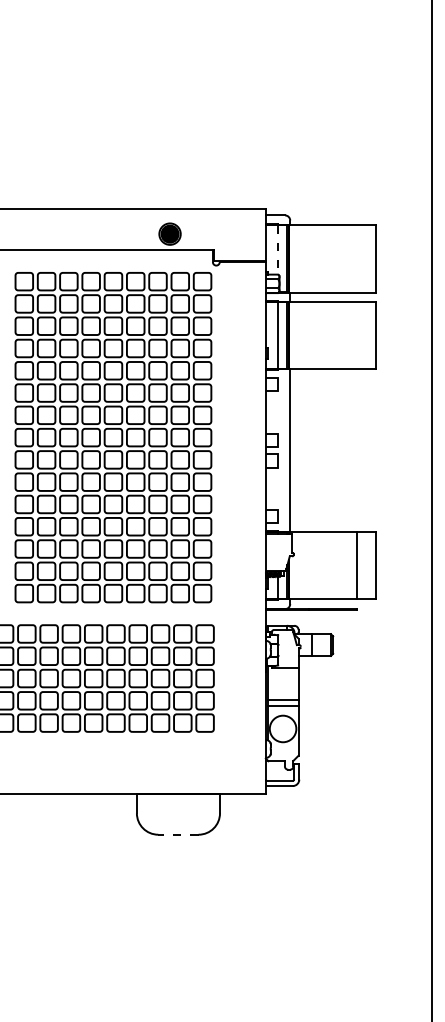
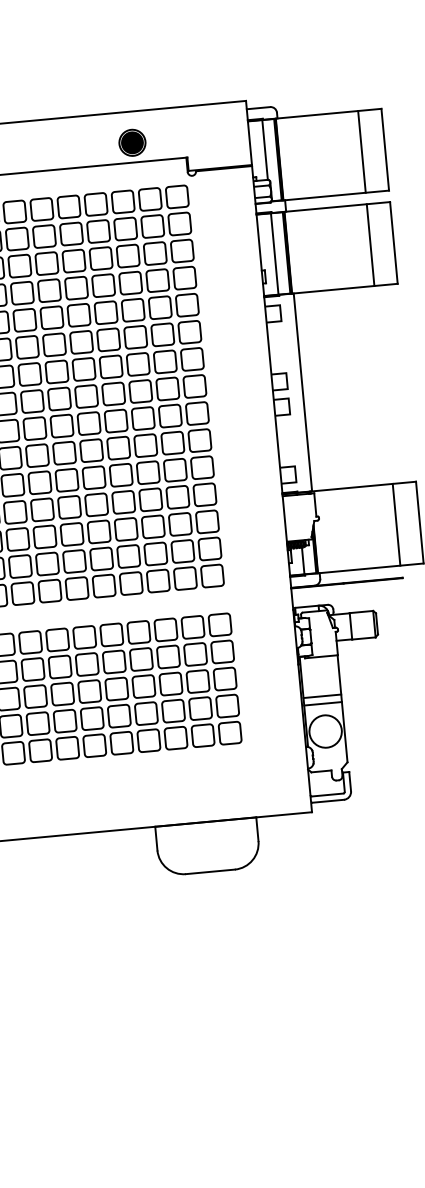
line: (277, 250) -> (264, 150), dashed -> solid
line: (356, 258) -> (361, 151), added
line: (356, 335) -> (370, 245), added
line: (177, 834) -> (209, 871), dashed -> solid

